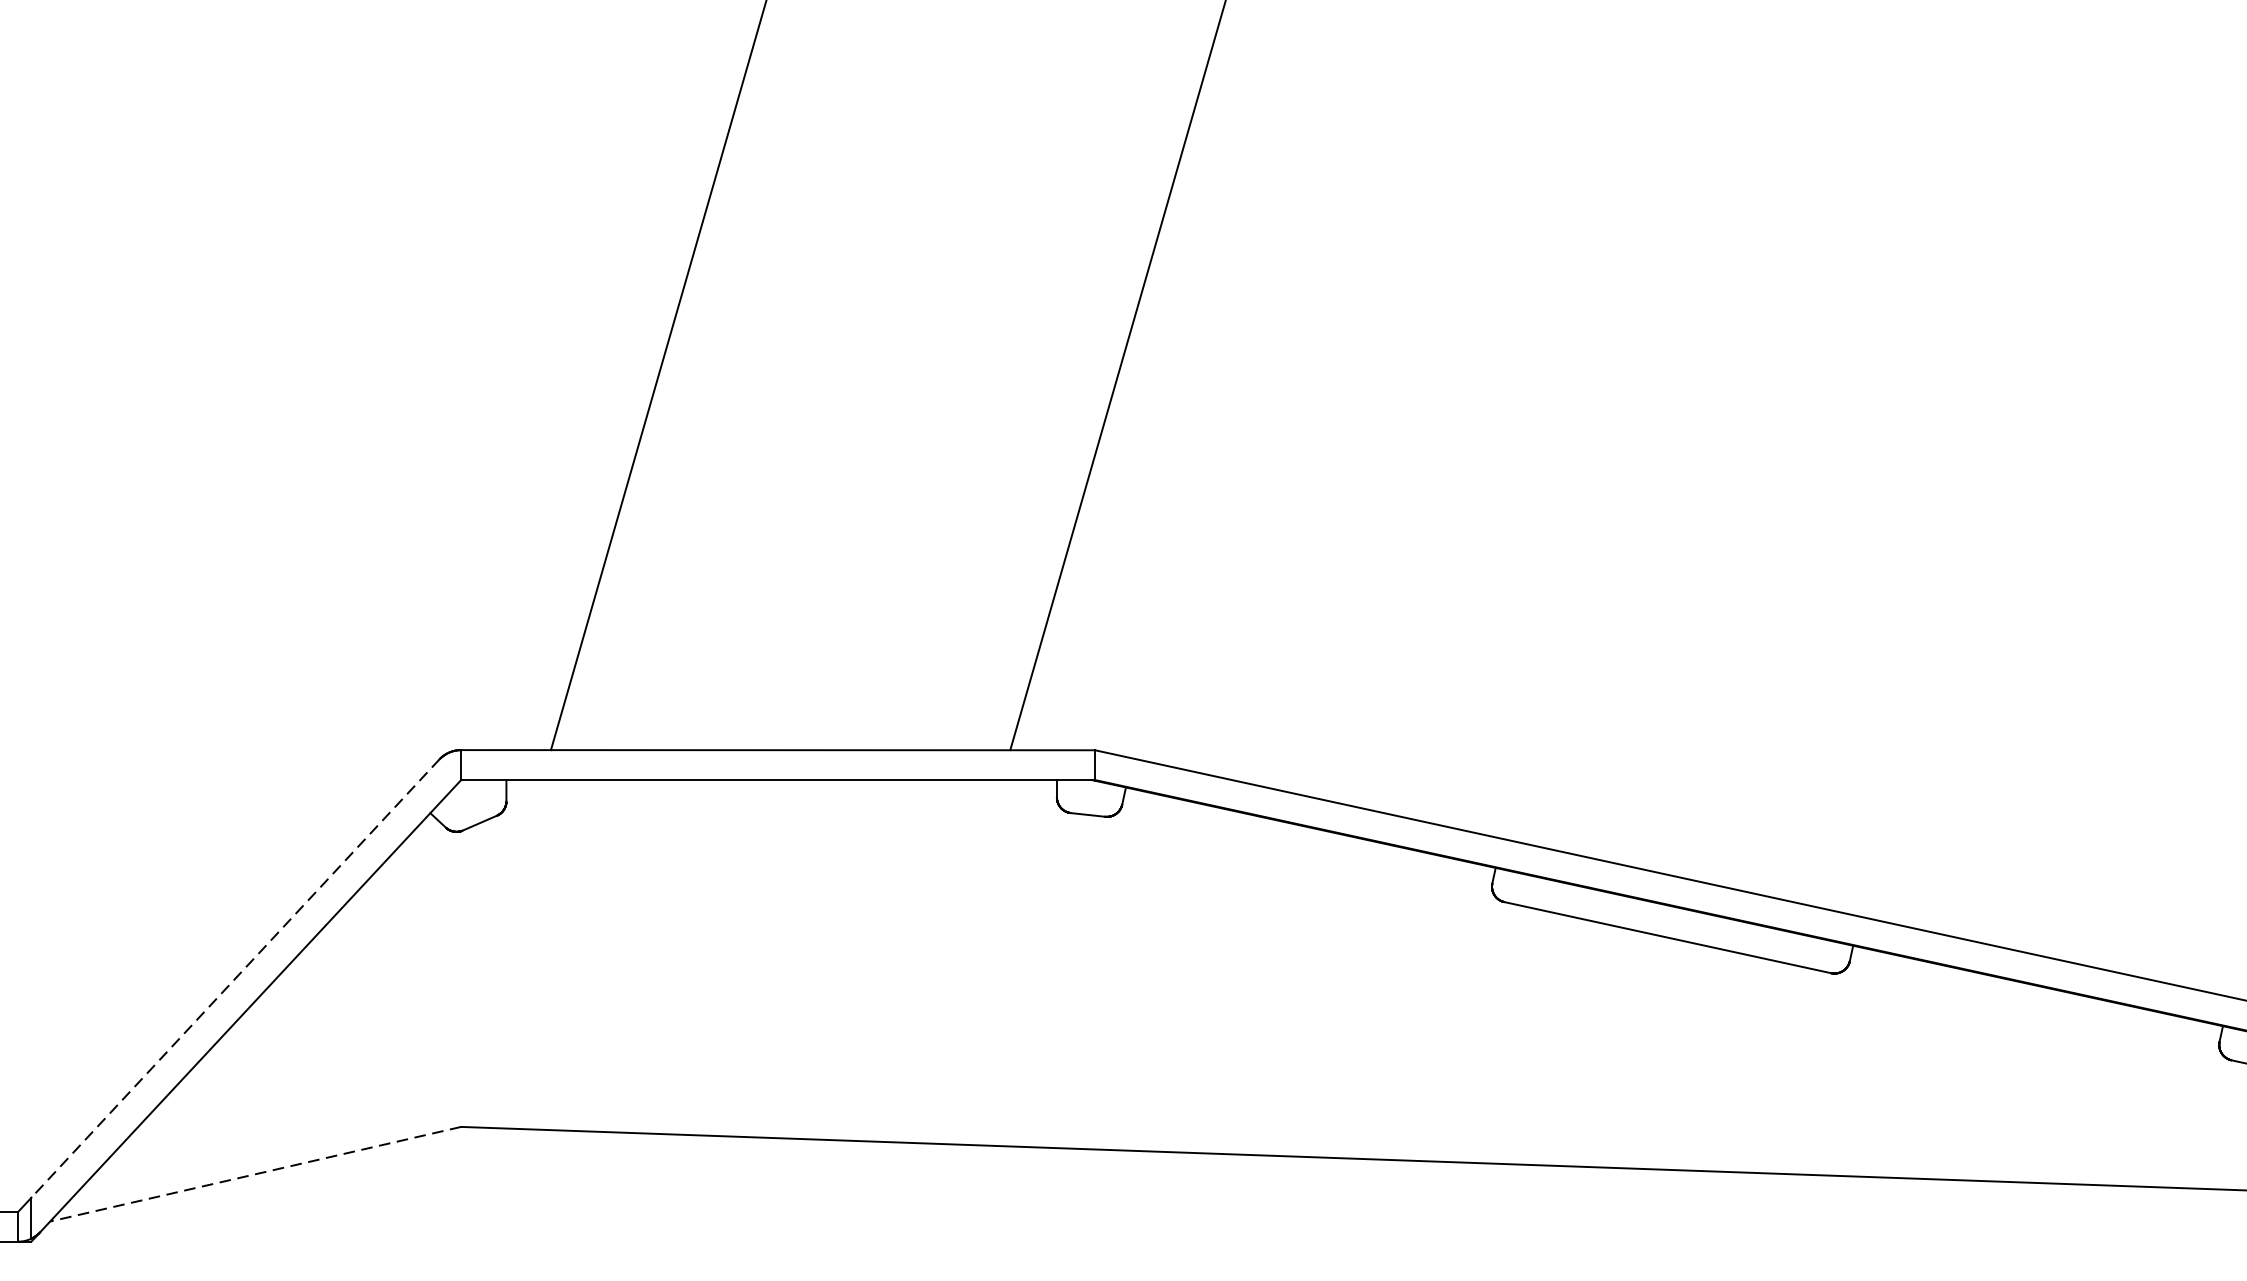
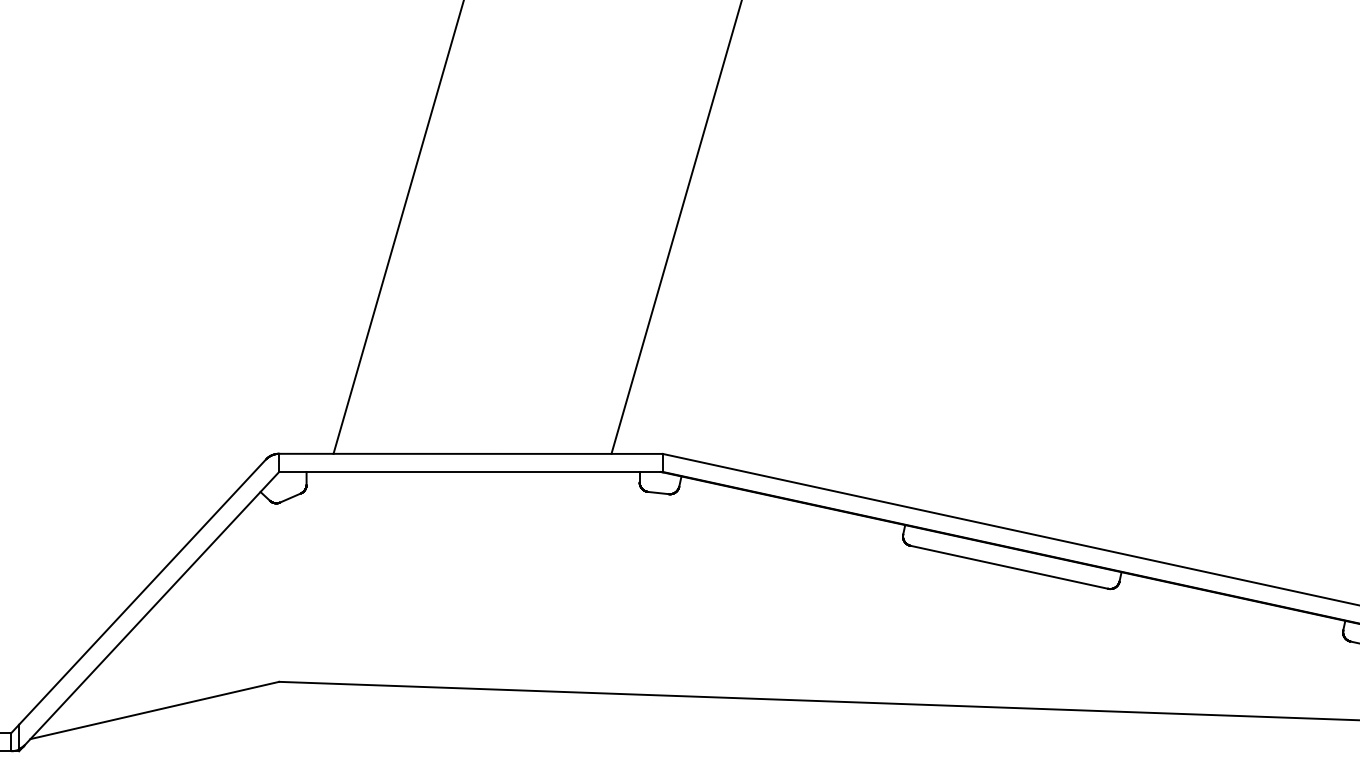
line: (235, 979) -> (142, 592), dashed -> solid
line: (255, 1174) -> (154, 710), dashed -> solid

